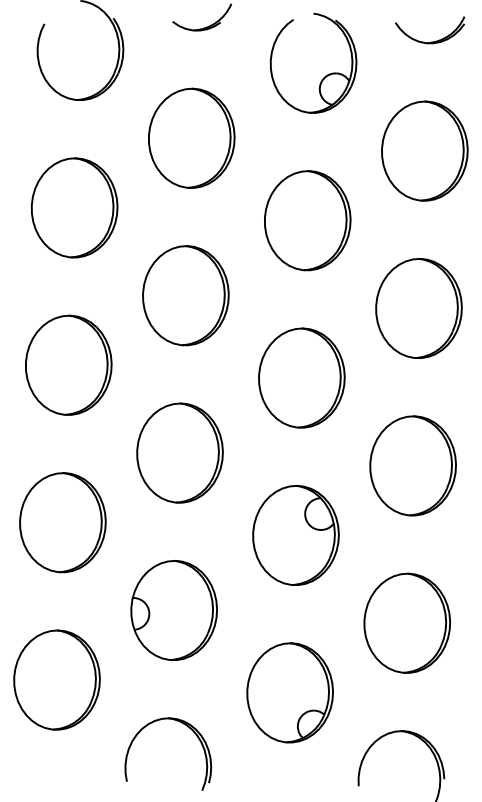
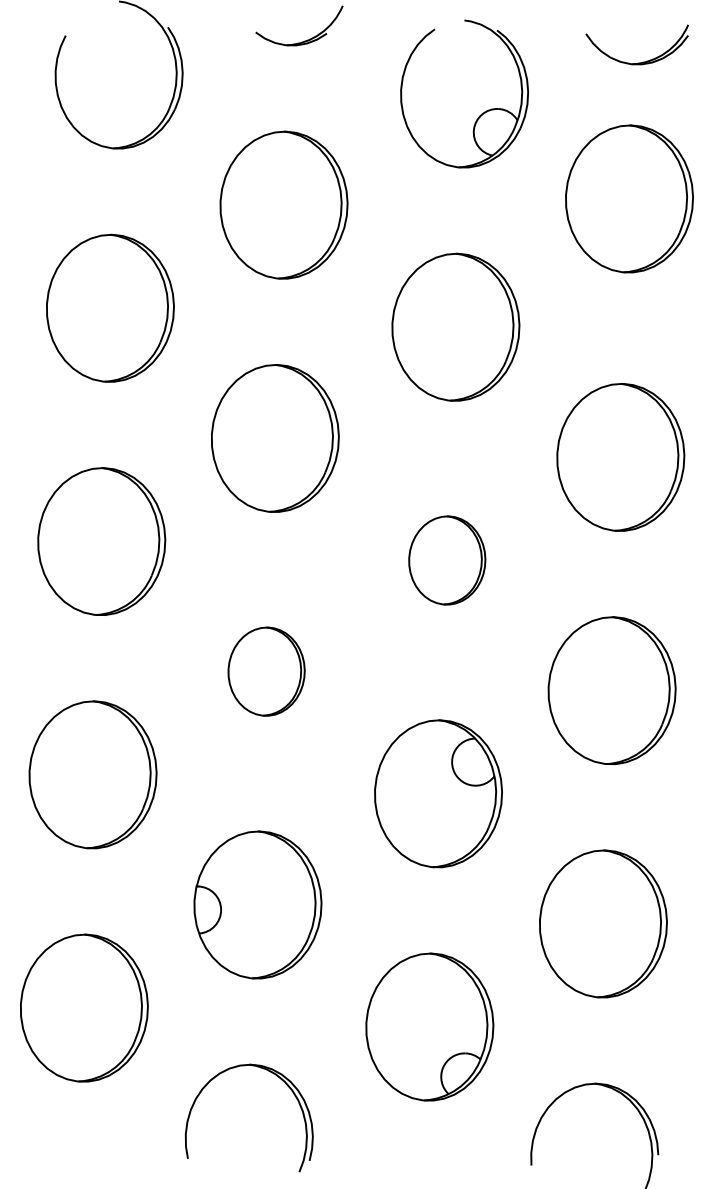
part: (424, 150) -> (628, 198), moved
part: (301, 377) -> (446, 559), size x0.6
part: (179, 452) -> (265, 670), size x0.6

